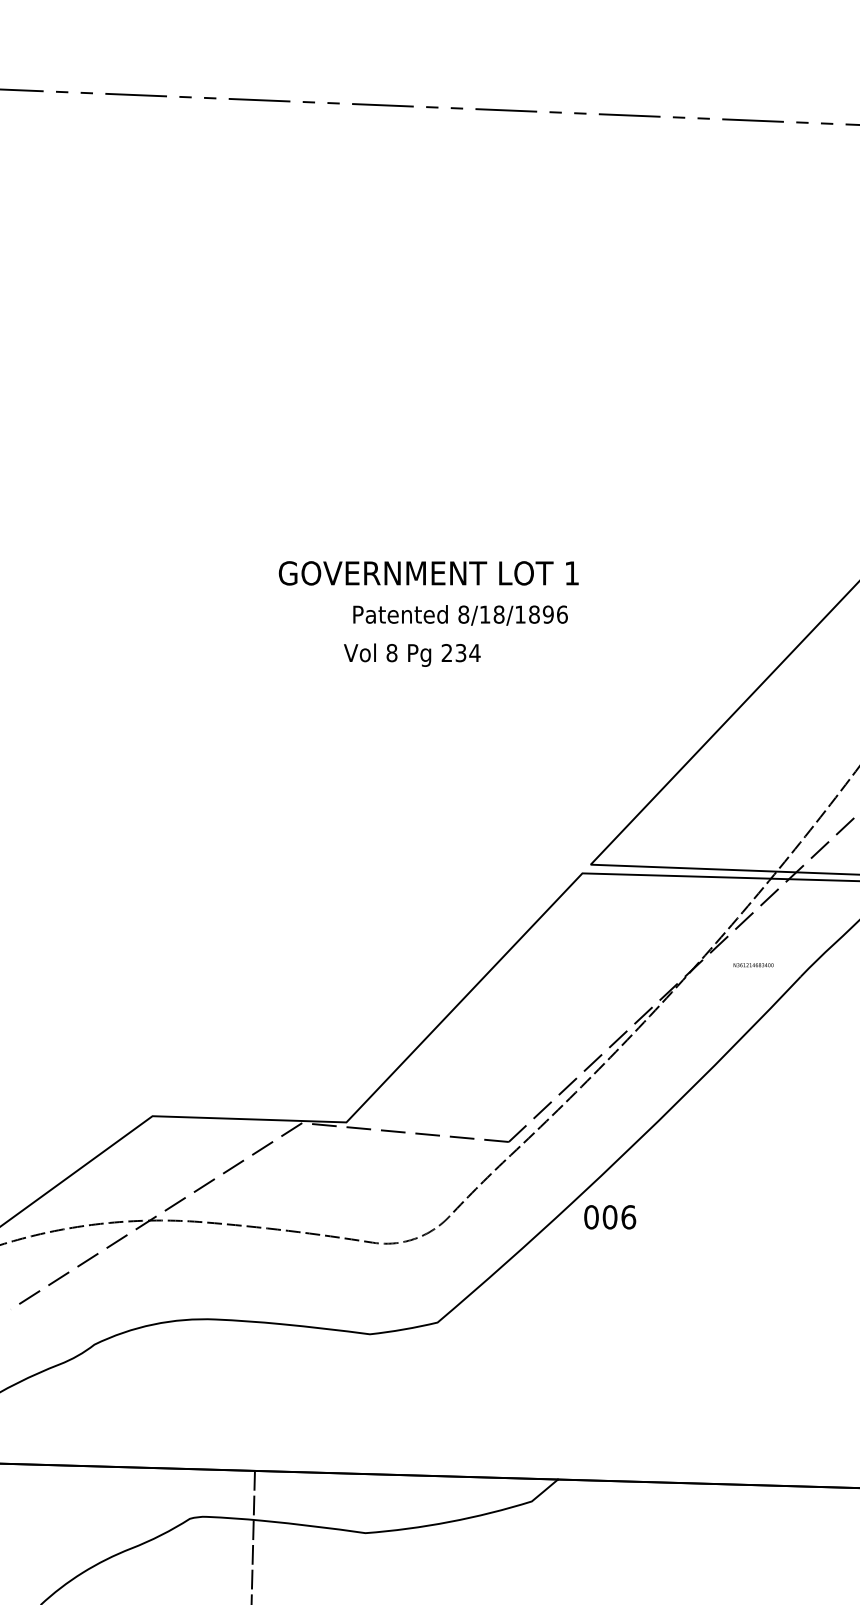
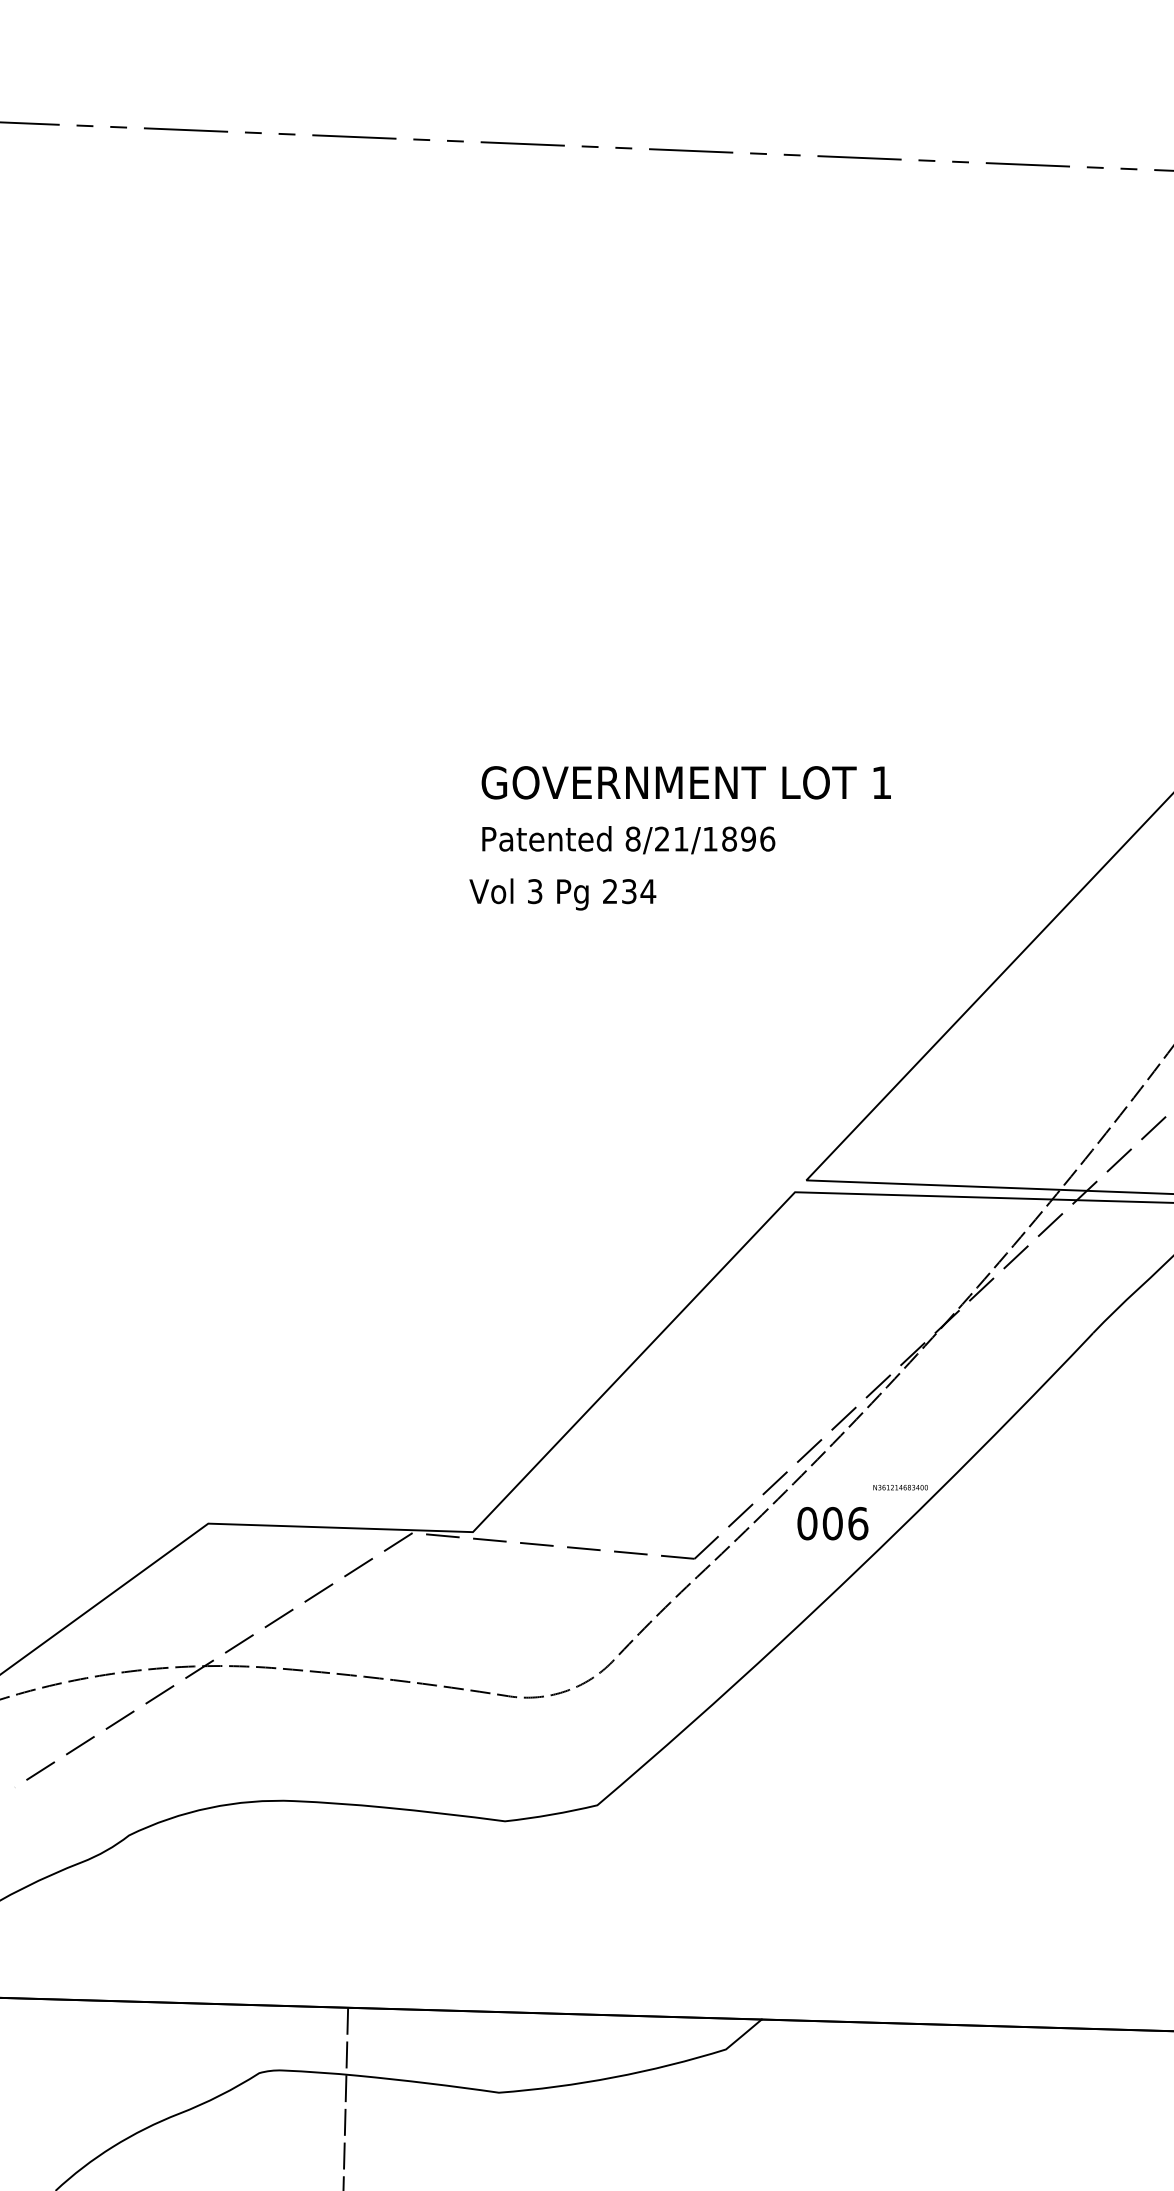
text: (428, 573) -> (685, 782), moved
text: (491, 614) -> (671, 838), 8/18/1896 -> 8/21/1896
text: (391, 653) -> (534, 891), 8 -> 3
text: (753, 965) -> (900, 1487), moved
text: (609, 1217) -> (832, 1523), moved

